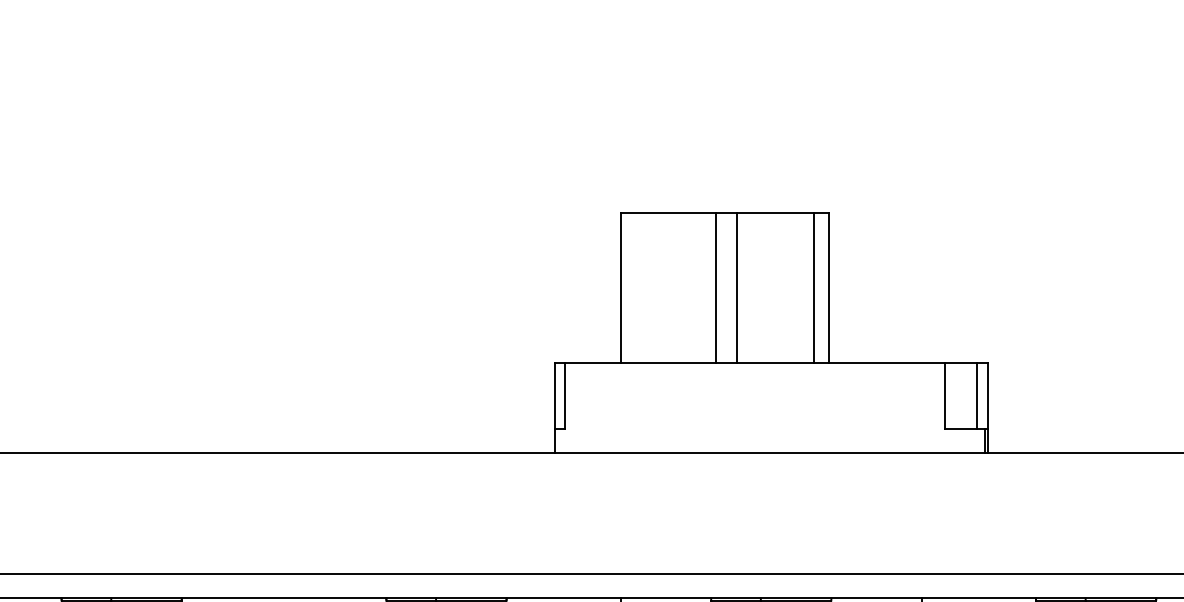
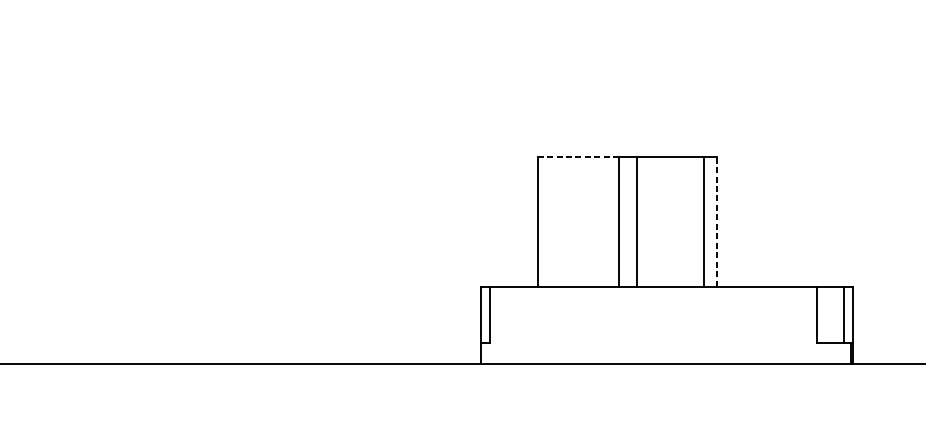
line: (668, 212) -> (578, 157), solid -> dashed
line: (829, 287) -> (716, 221), solid -> dashed

